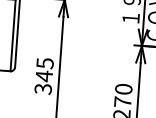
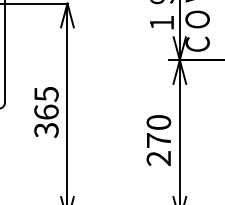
text: (44, 76) -> (46, 112), 345 -> 365

